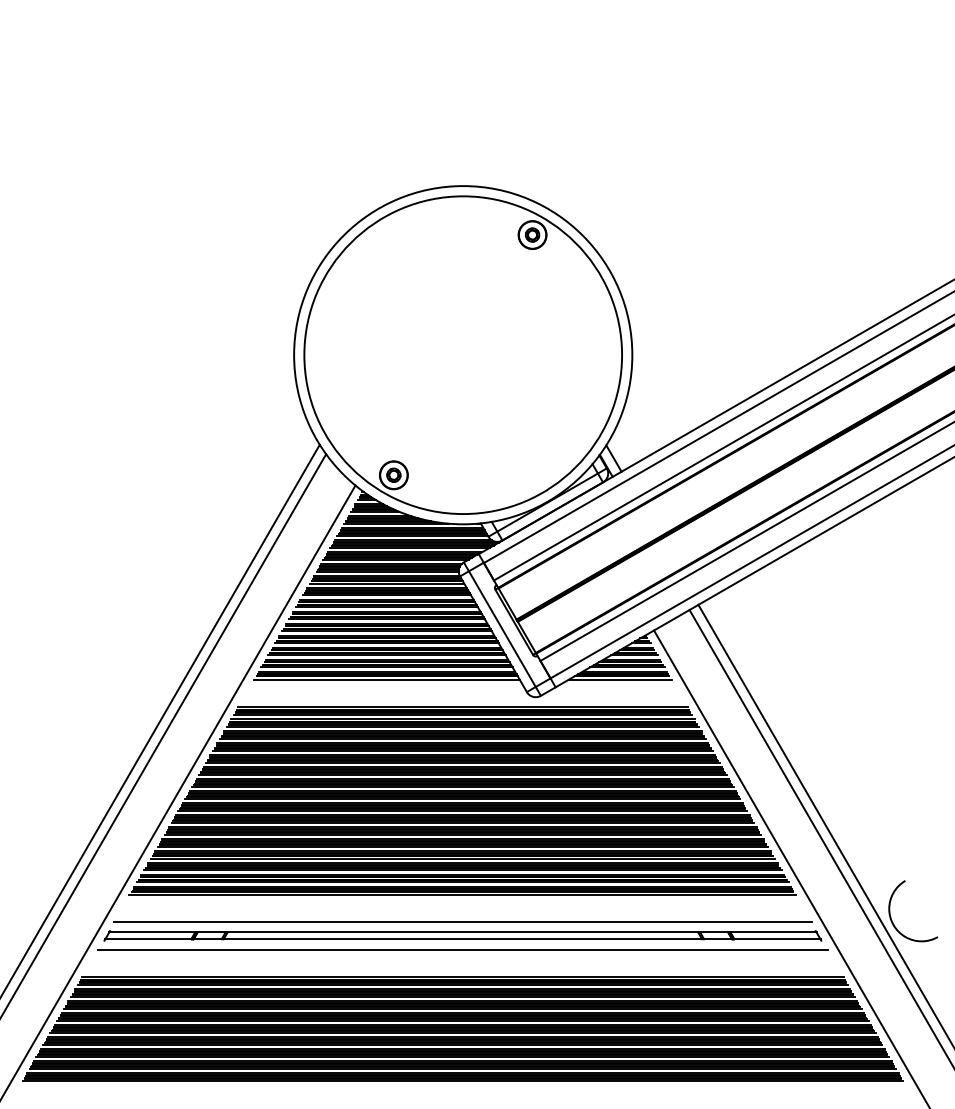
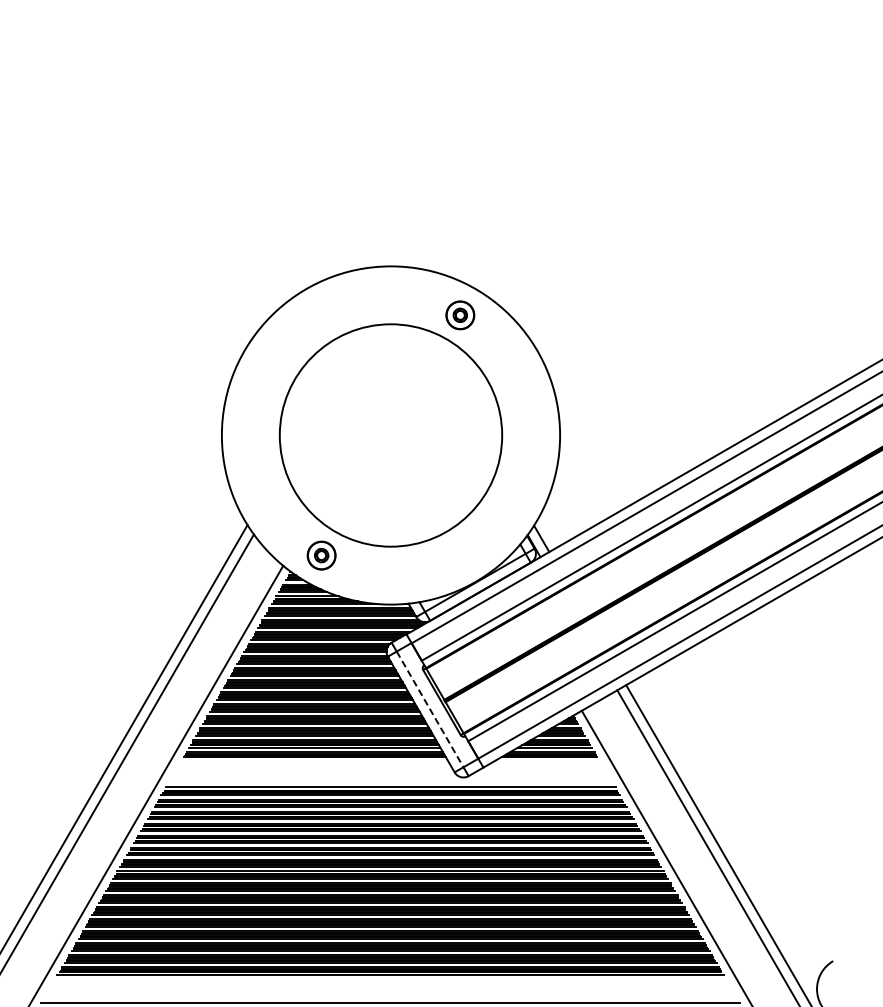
circle: (463, 355) -> (391, 435), size x0.7
line: (502, 629) -> (430, 709), solid -> dashed
line: (386, 679) -> (314, 759), removed
line: (620, 679) -> (548, 759), removed

